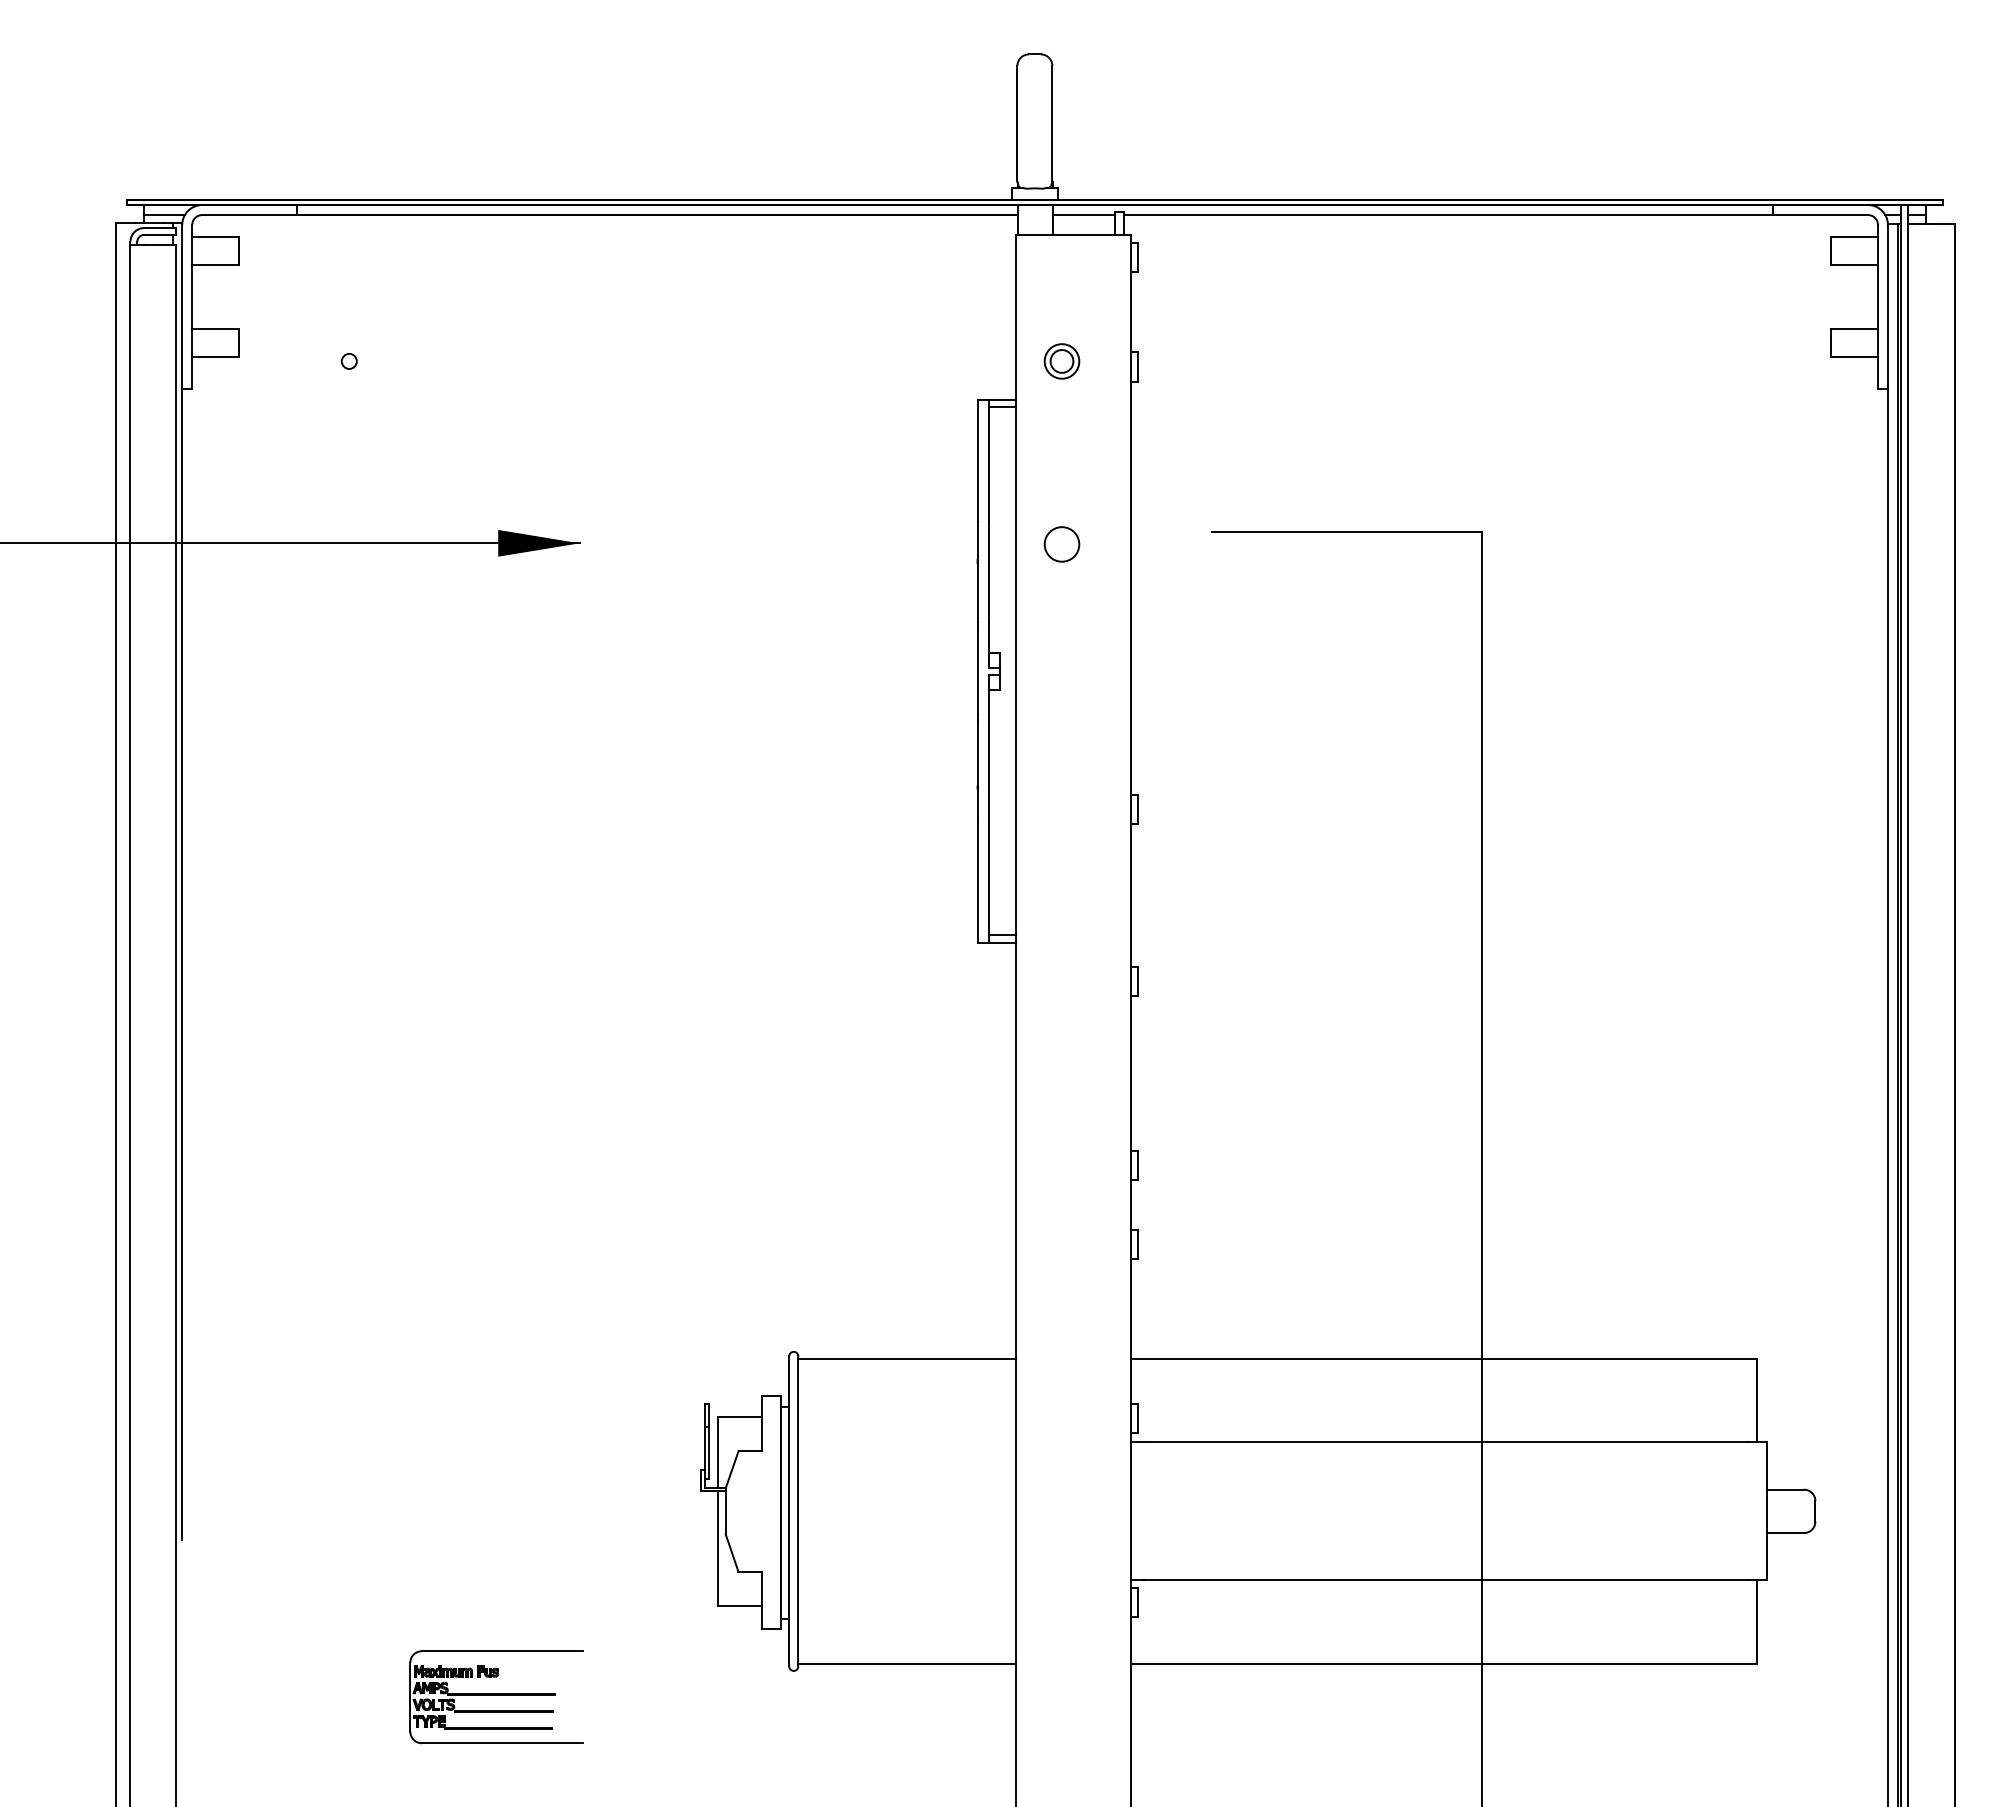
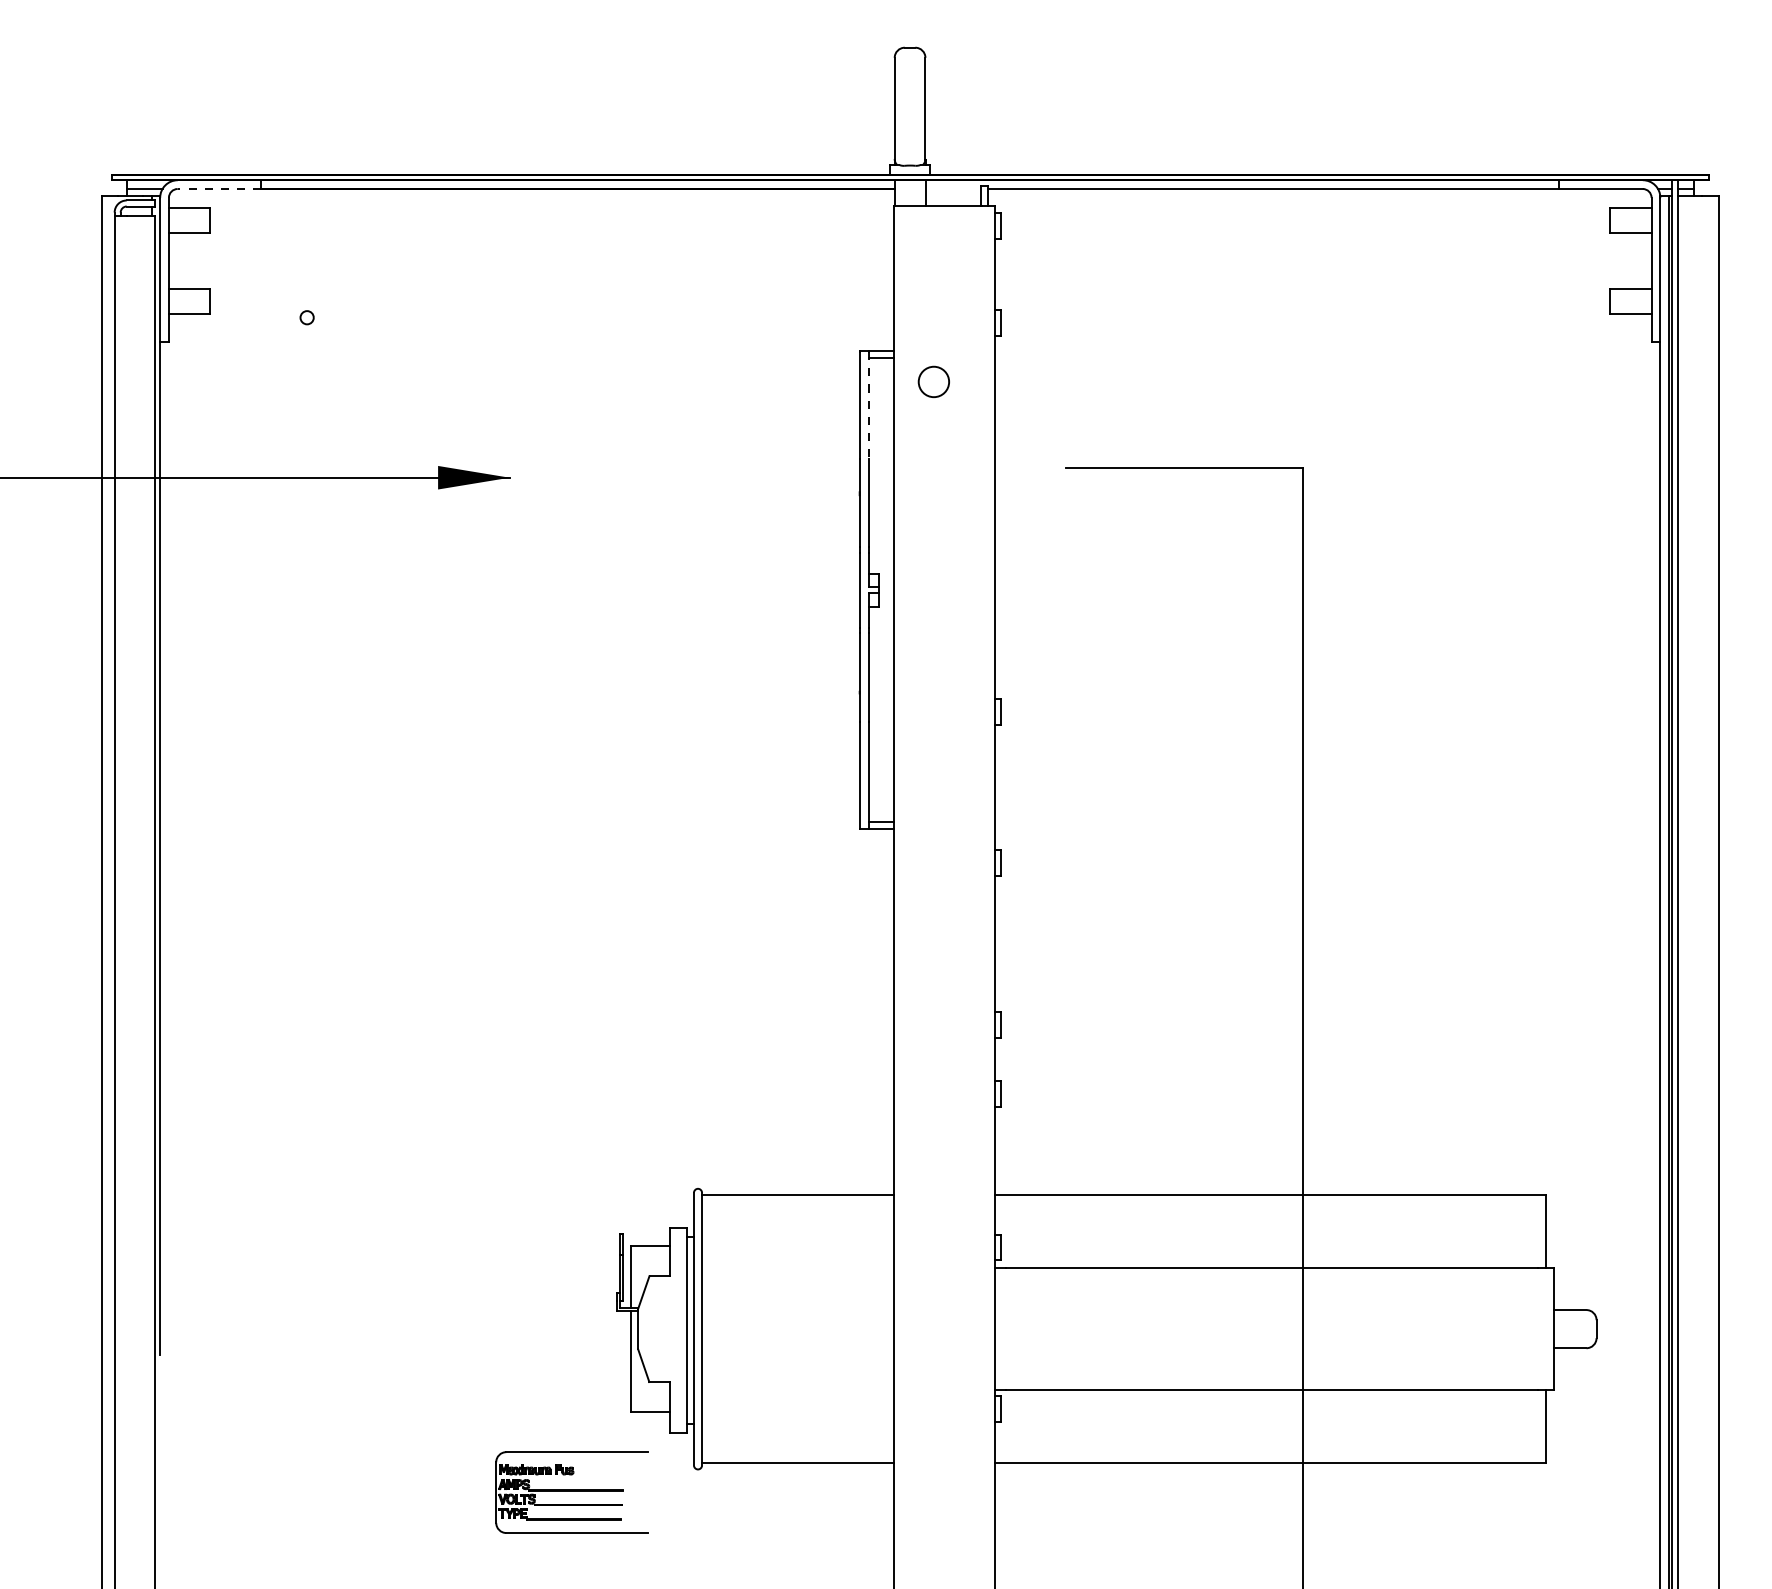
line: (1083, 214) -> (952, 188), removed
line: (249, 215) -> (219, 189), solid -> dashed
part: (1061, 361) -> (933, 317), removed
line: (988, 461) -> (869, 405), solid -> dashed
circle: (1061, 544) -> (933, 382), moved
part: (496, 1697) -> (572, 1492), moved

